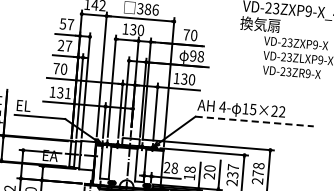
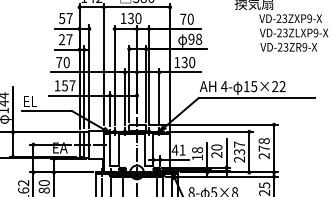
text: (63, 92) -> (68, 85), 131 -> 157
line: (254, 121) -> (256, 98), dashed -> solid
text: (170, 167) -> (178, 149), 28 -> 41

